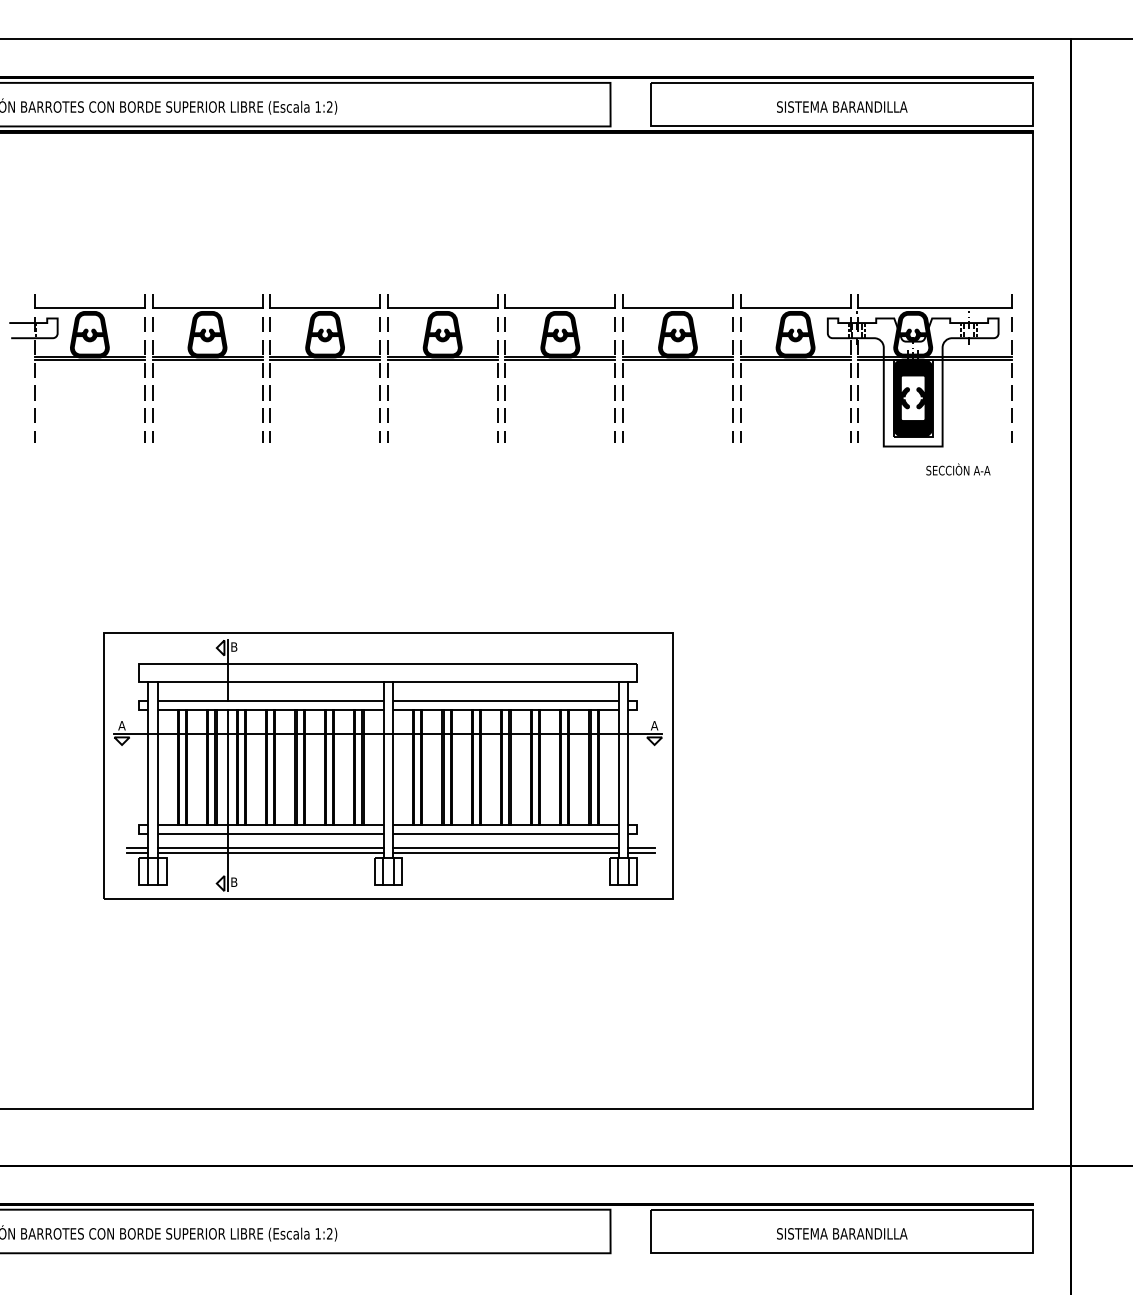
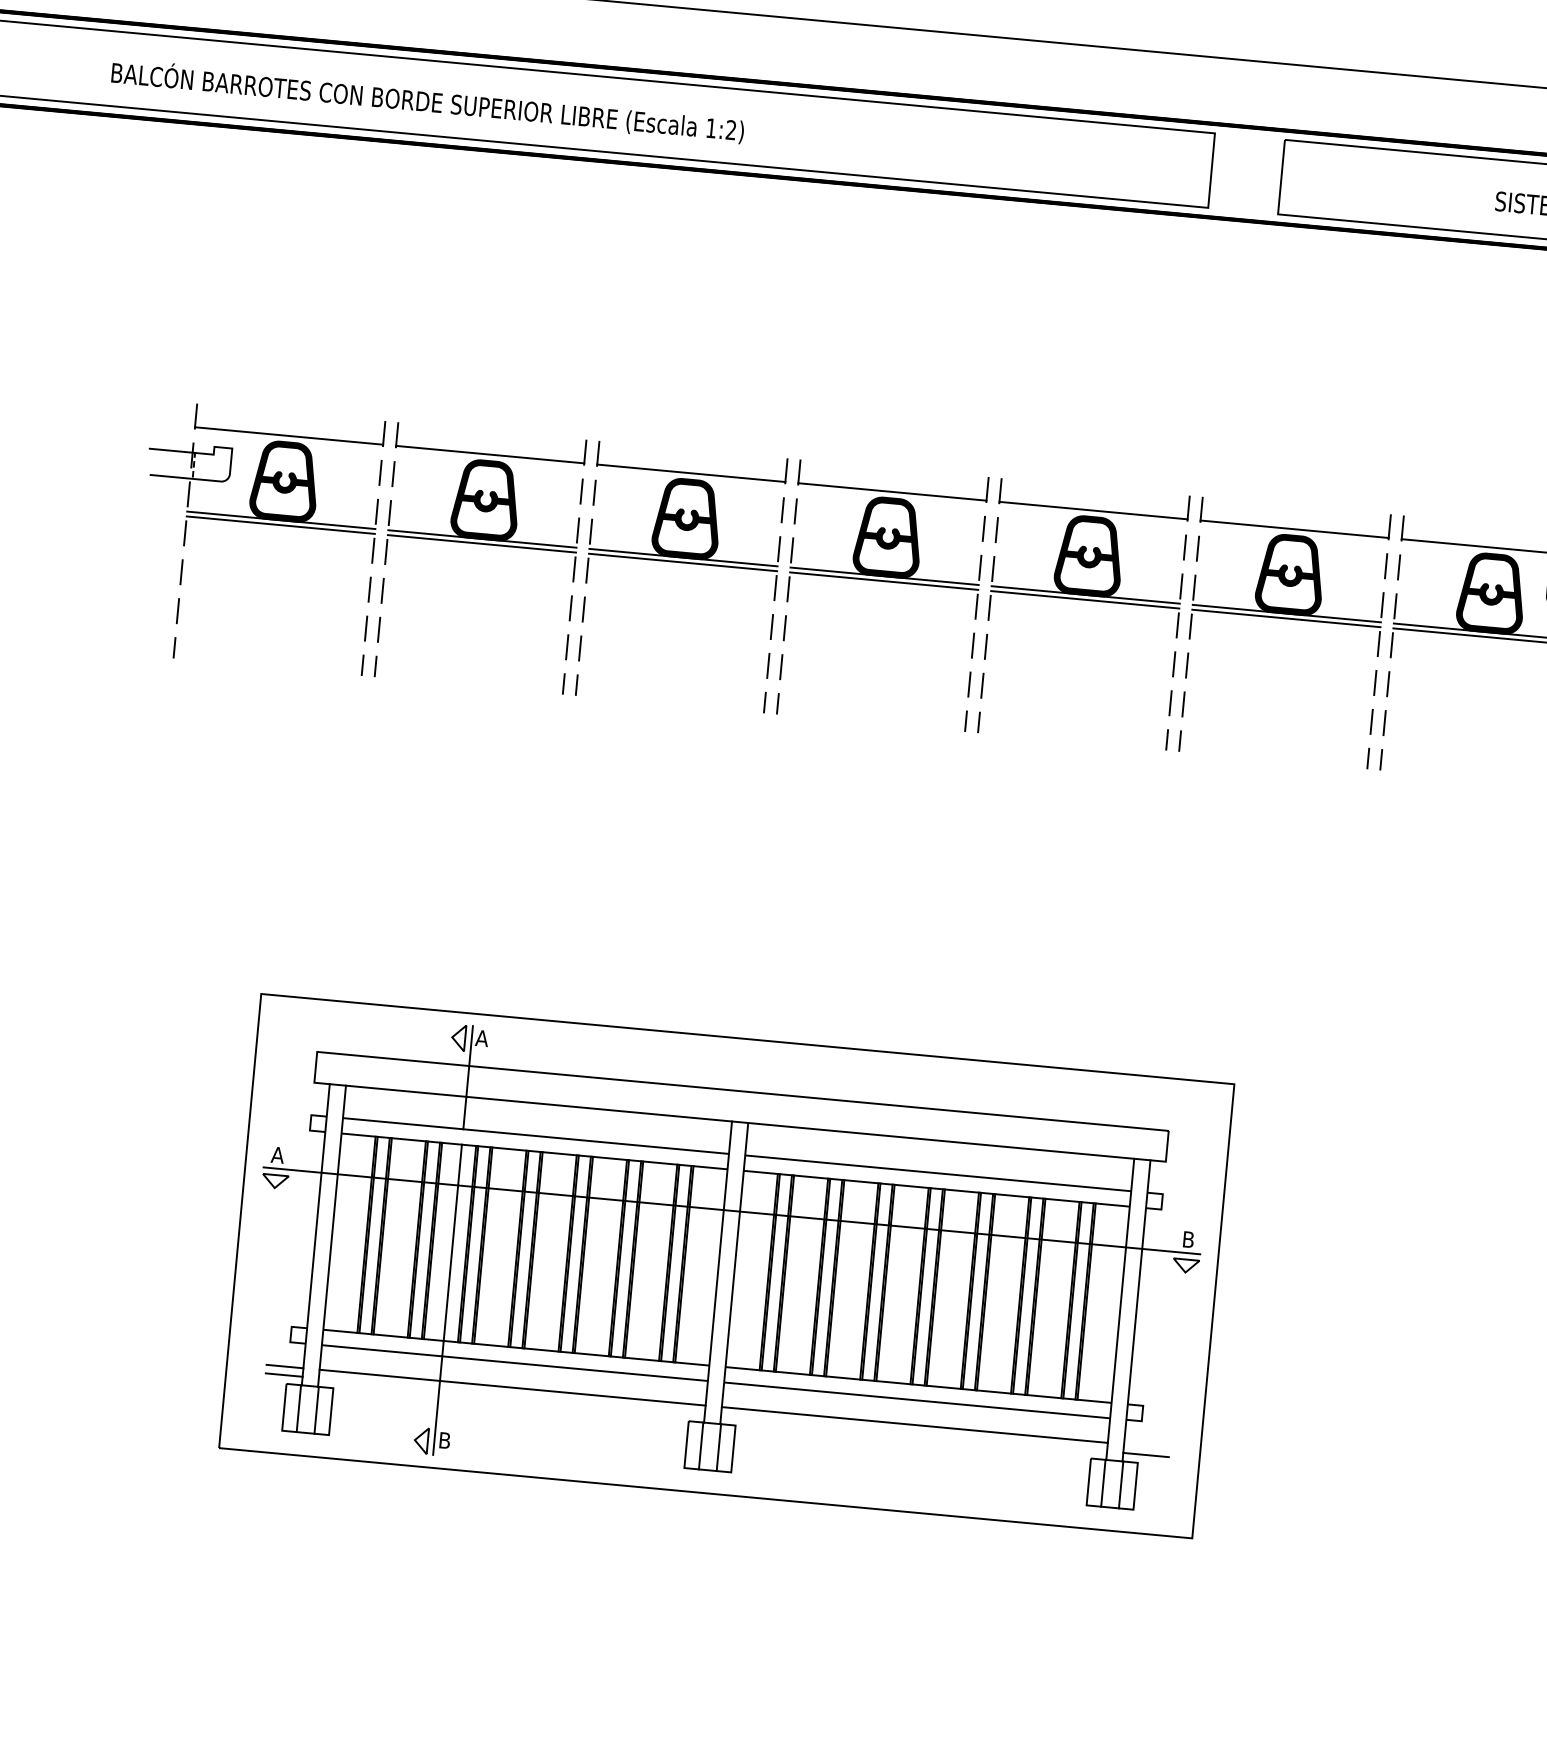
text: (233, 646) -> (480, 1037), B -> A
text: (654, 725) -> (1188, 1239), A -> B
line: (641, 847) -> (1146, 1445), removed
line: (270, 852) -> (511, 1395), removed
line: (505, 852) -> (913, 1432), removed

